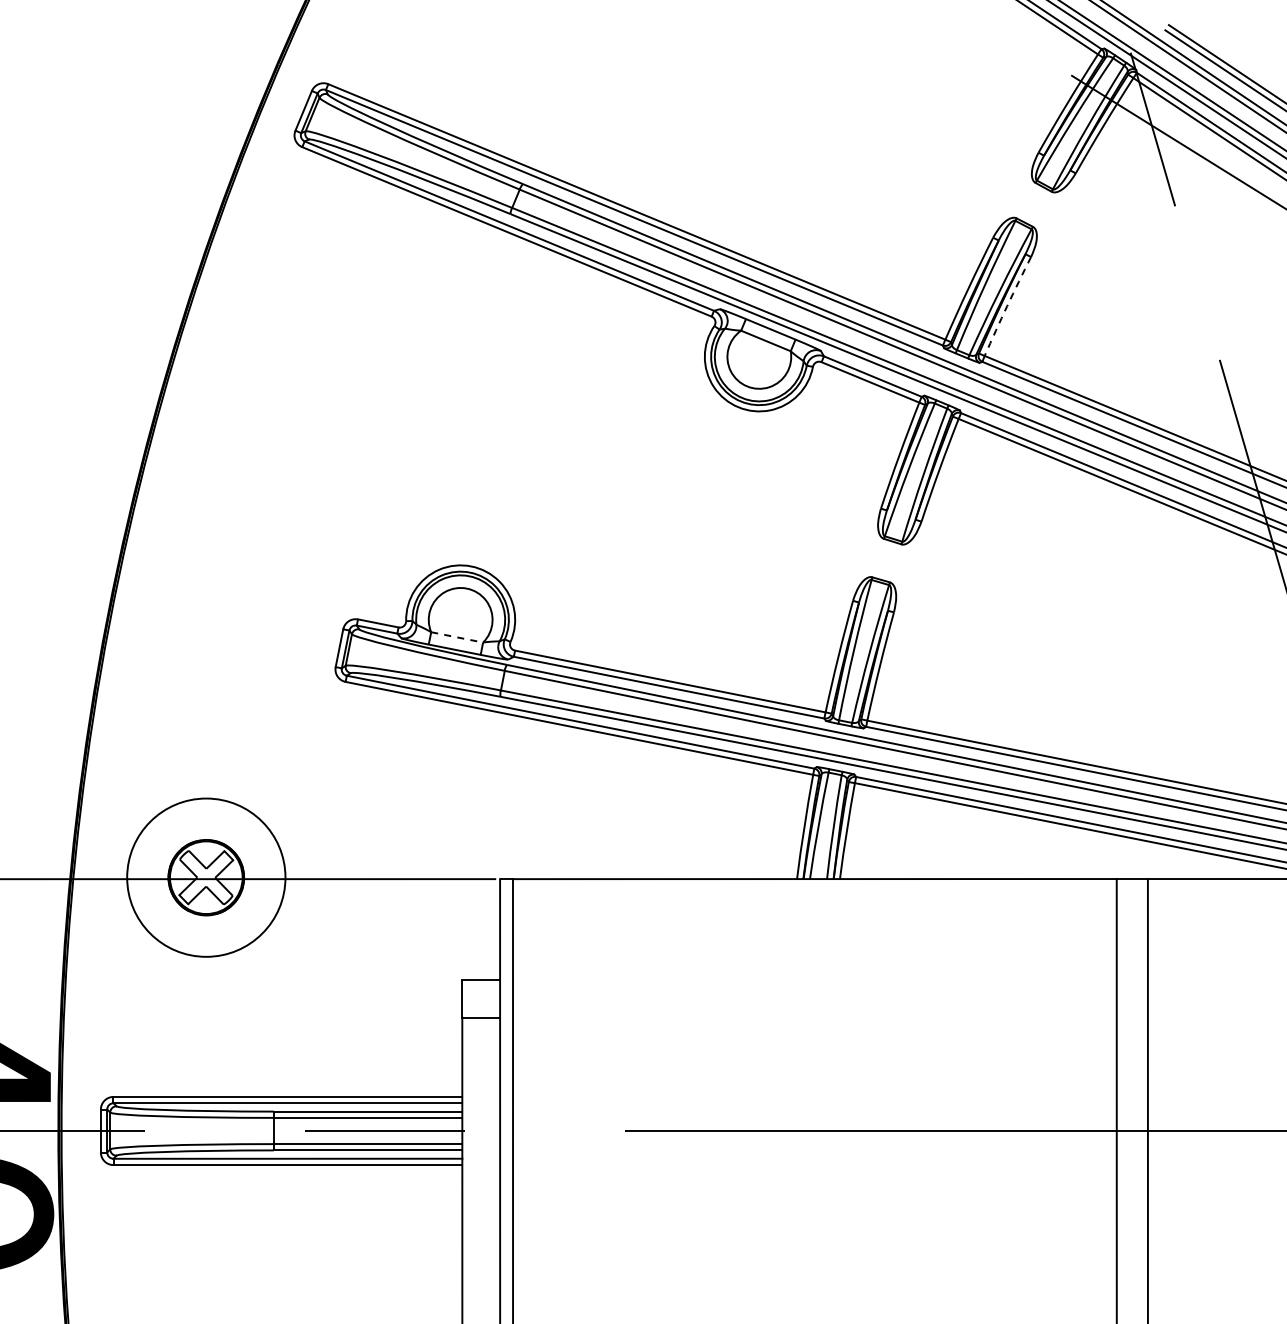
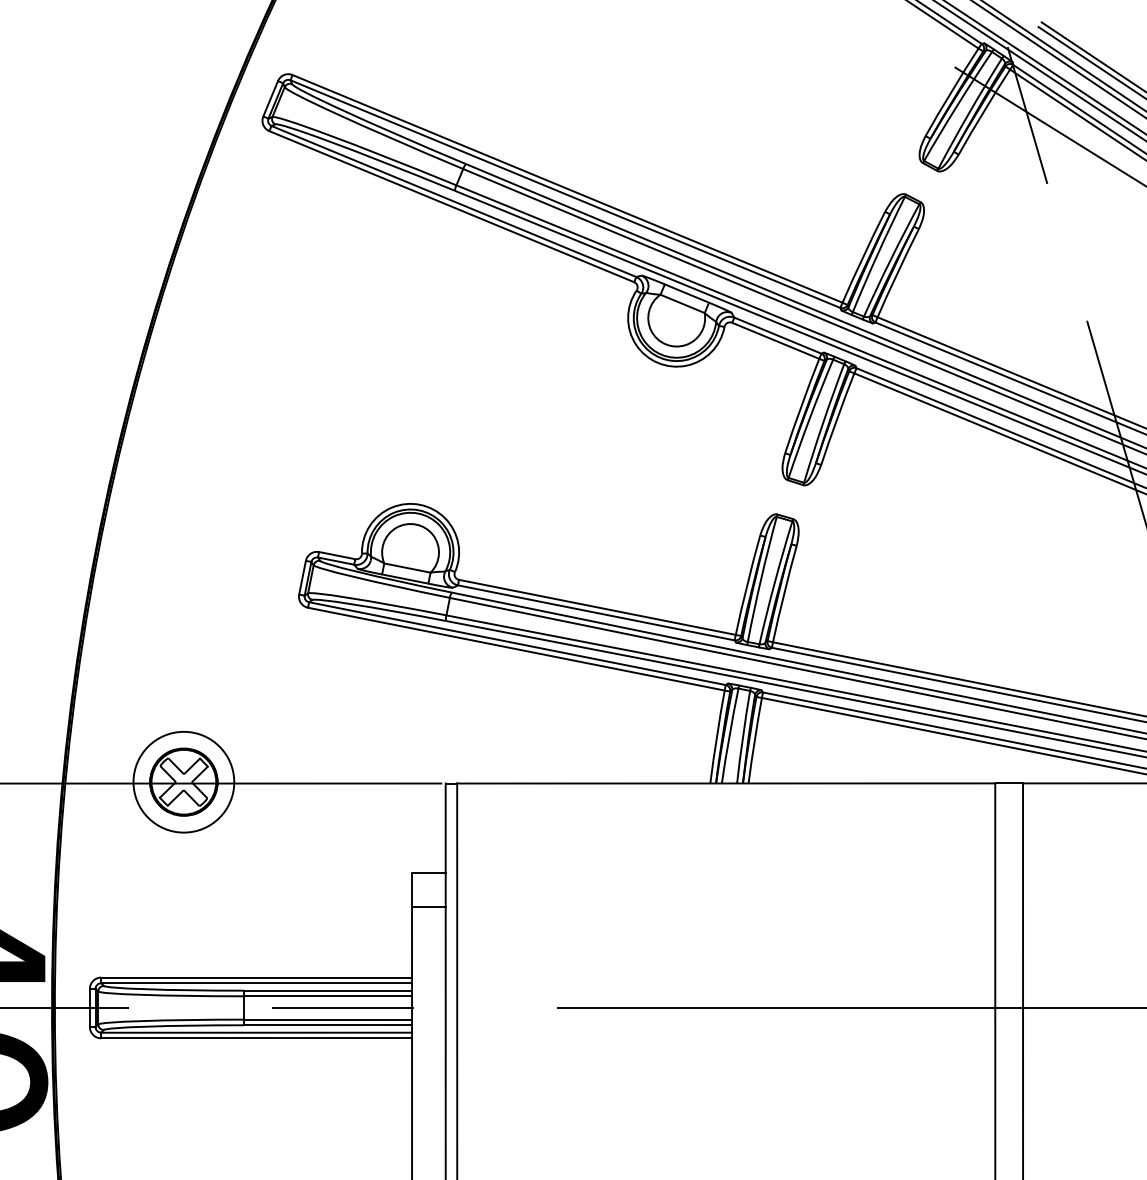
arc: (1007, 306) -> (897, 273), dashed -> solid
line: (457, 637) -> (407, 568), dashed -> solid
circle: (205, 877) -> (183, 782), size x0.71

